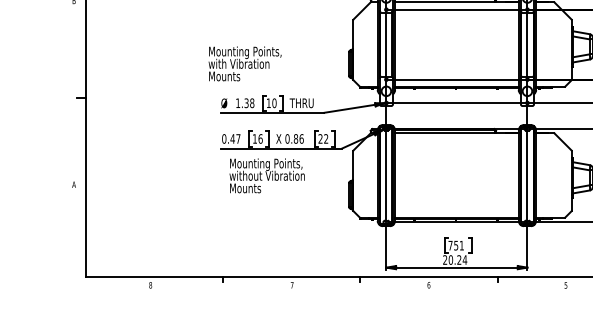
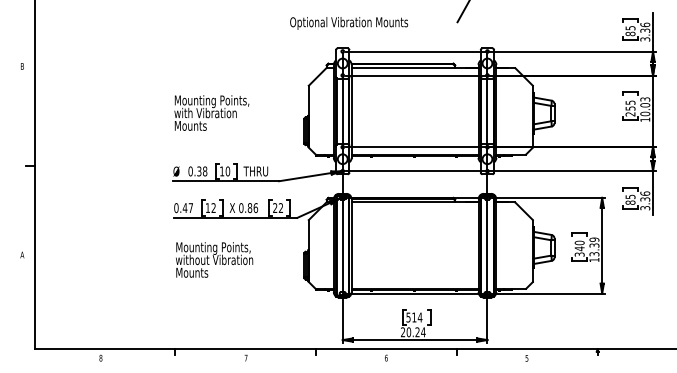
text: (244, 63) -> (211, 112), moved
text: (237, 103) -> (190, 171), 1.38 -> 0.38
text: (260, 139) -> (213, 208), 16 -> 12
text: (267, 175) -> (214, 259), moved
text: (456, 245) -> (414, 317), 751 -> 514

